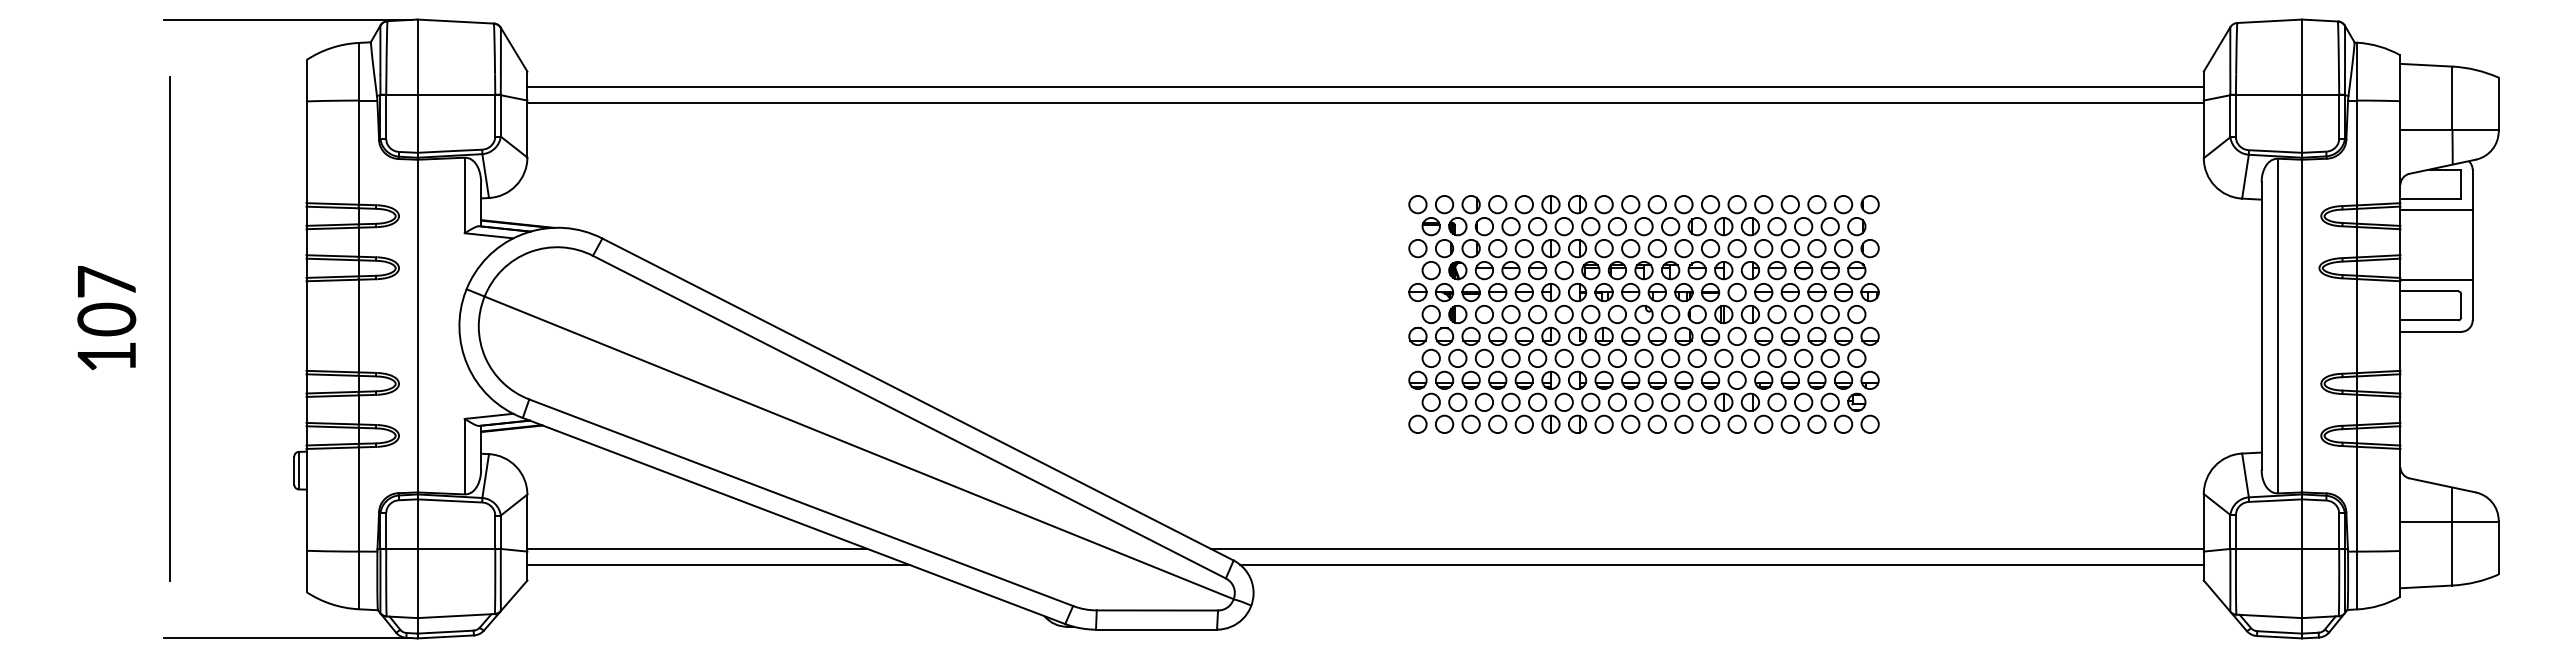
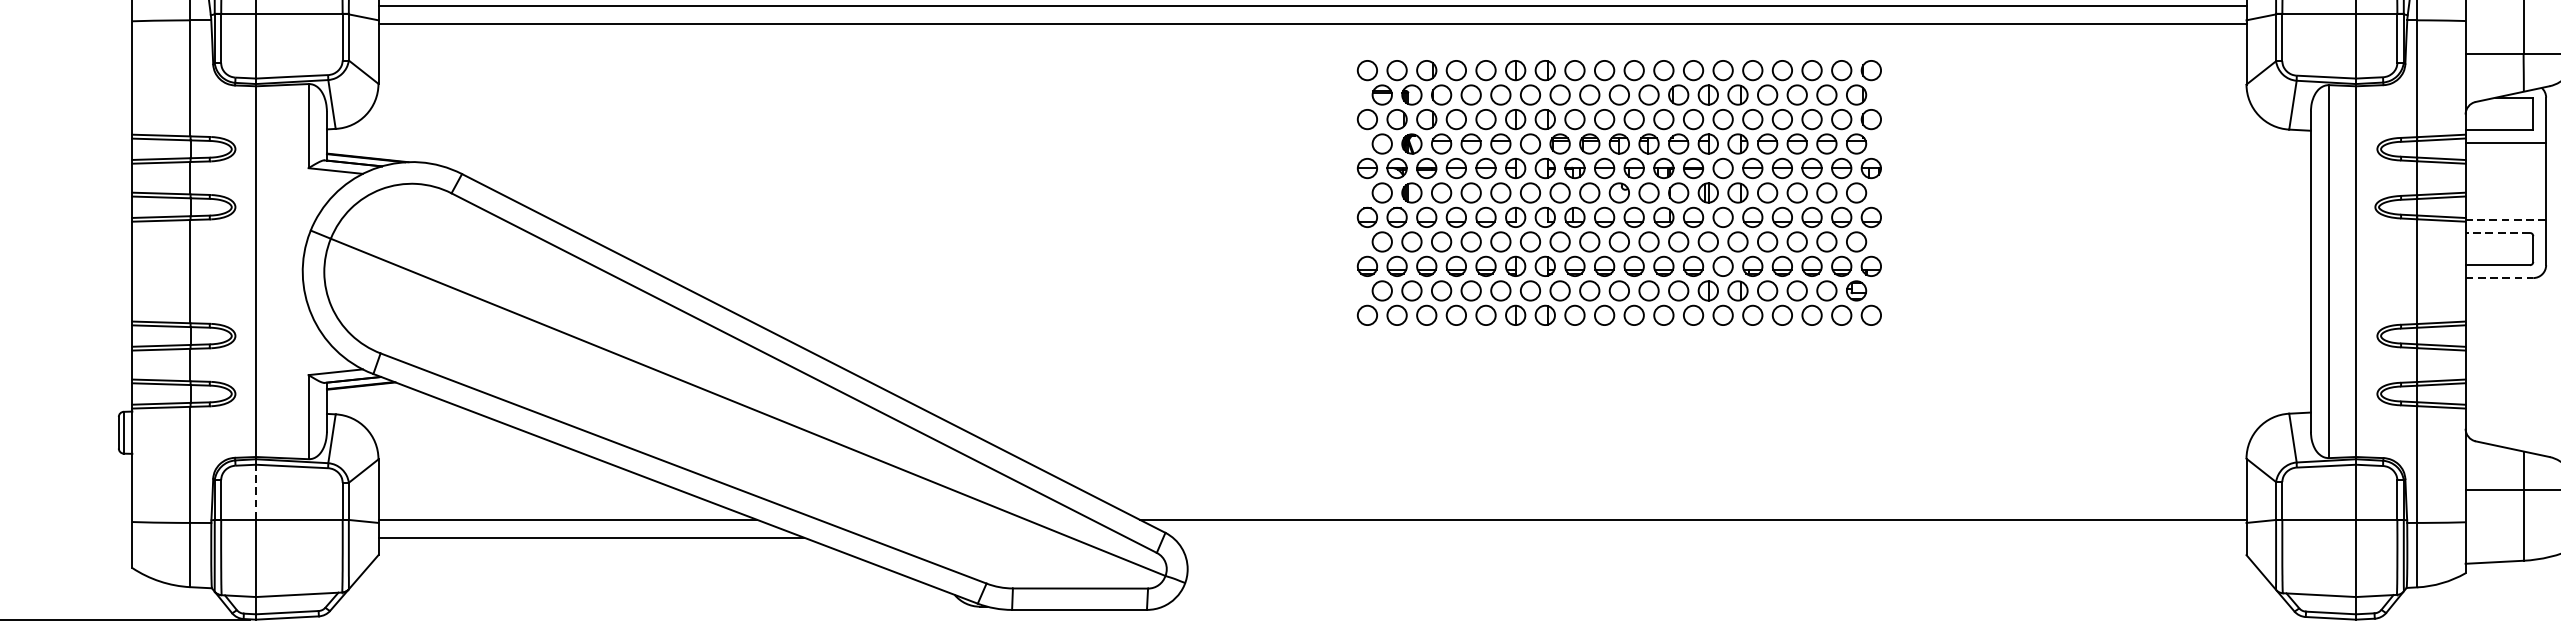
line: (2436, 279) -> (2505, 219), solid -> dashed
line: (2429, 291) -> (2497, 233), solid -> dashed
part: (1643, 314) -> (1618, 192), moved
line: (2431, 331) -> (2500, 277), solid -> dashed
line: (417, 524) -> (256, 492), solid -> dashed
line: (1721, 564) -> (1709, 537), removed

